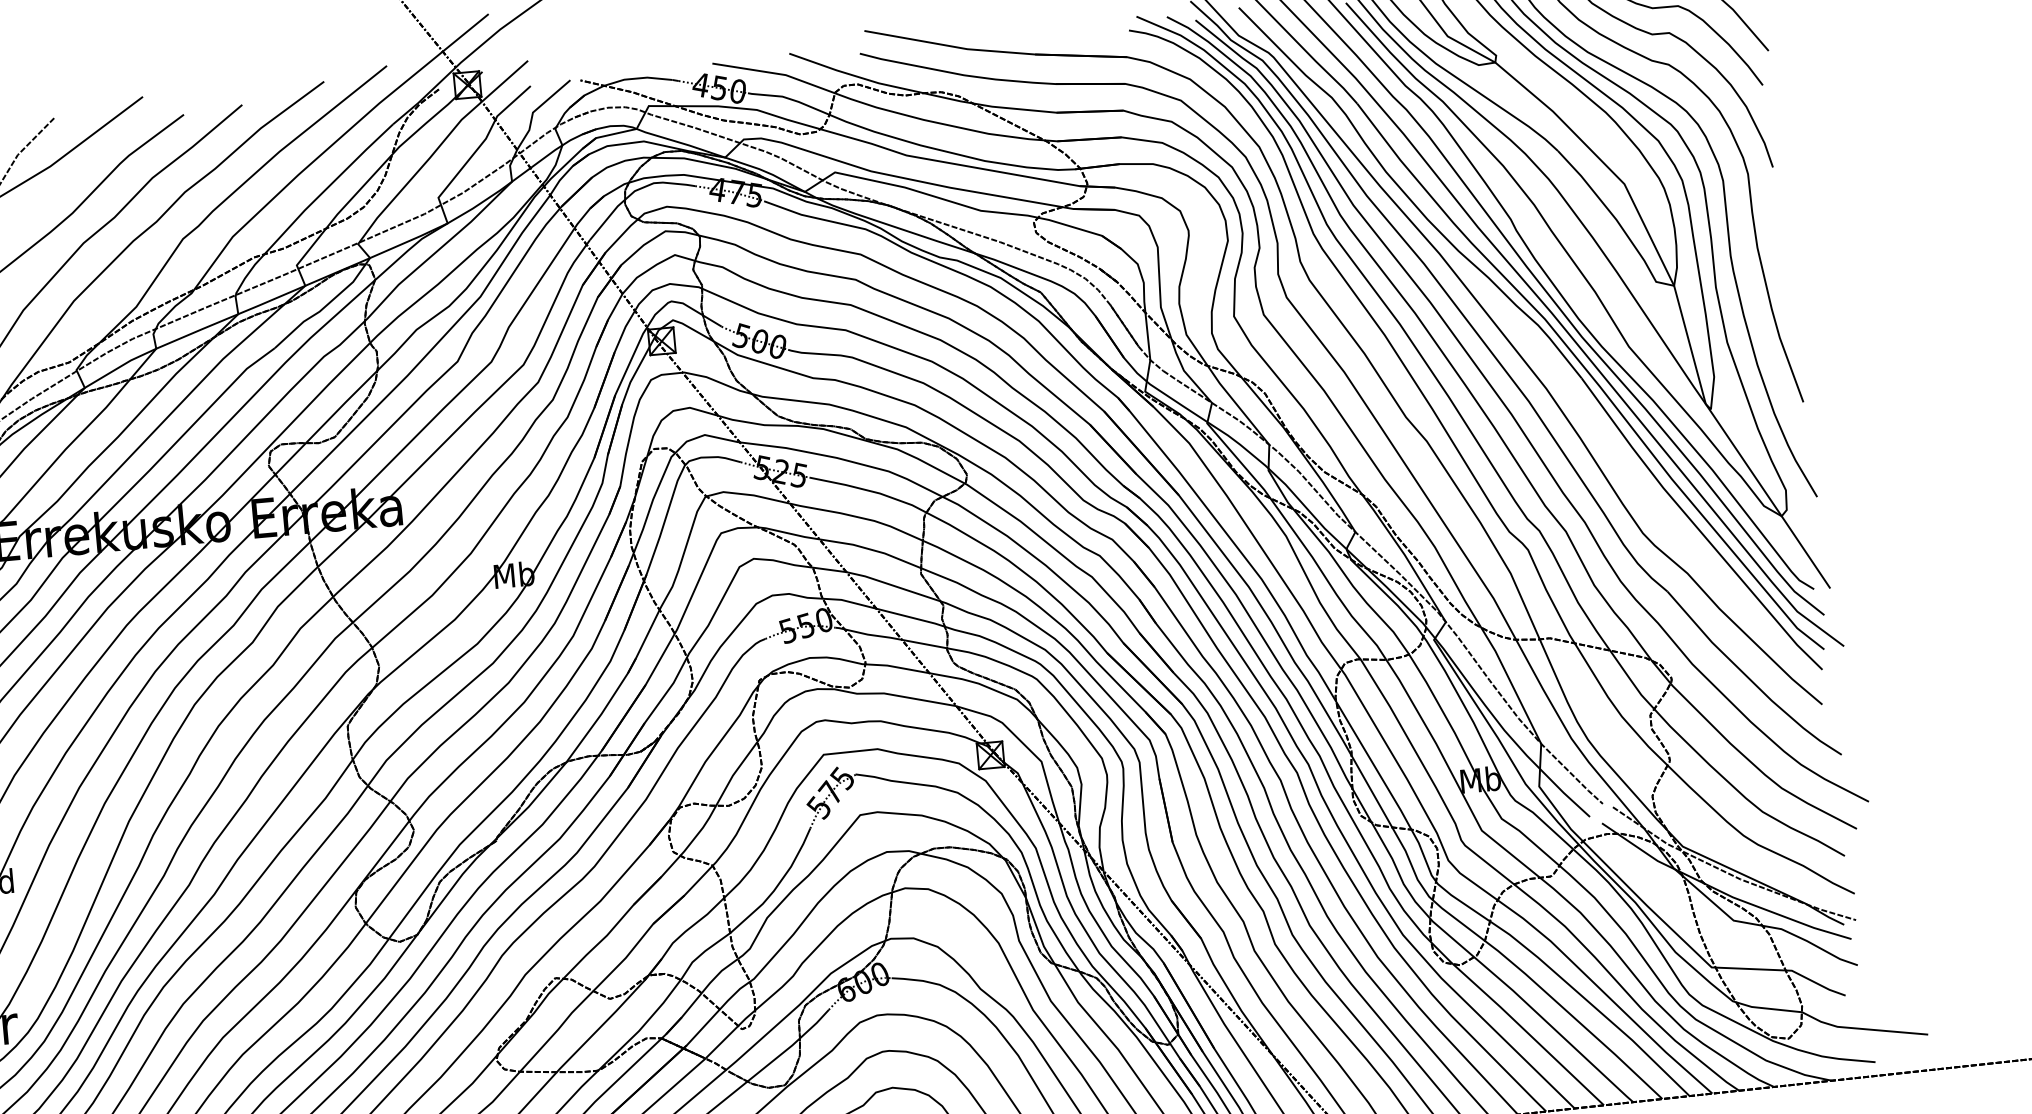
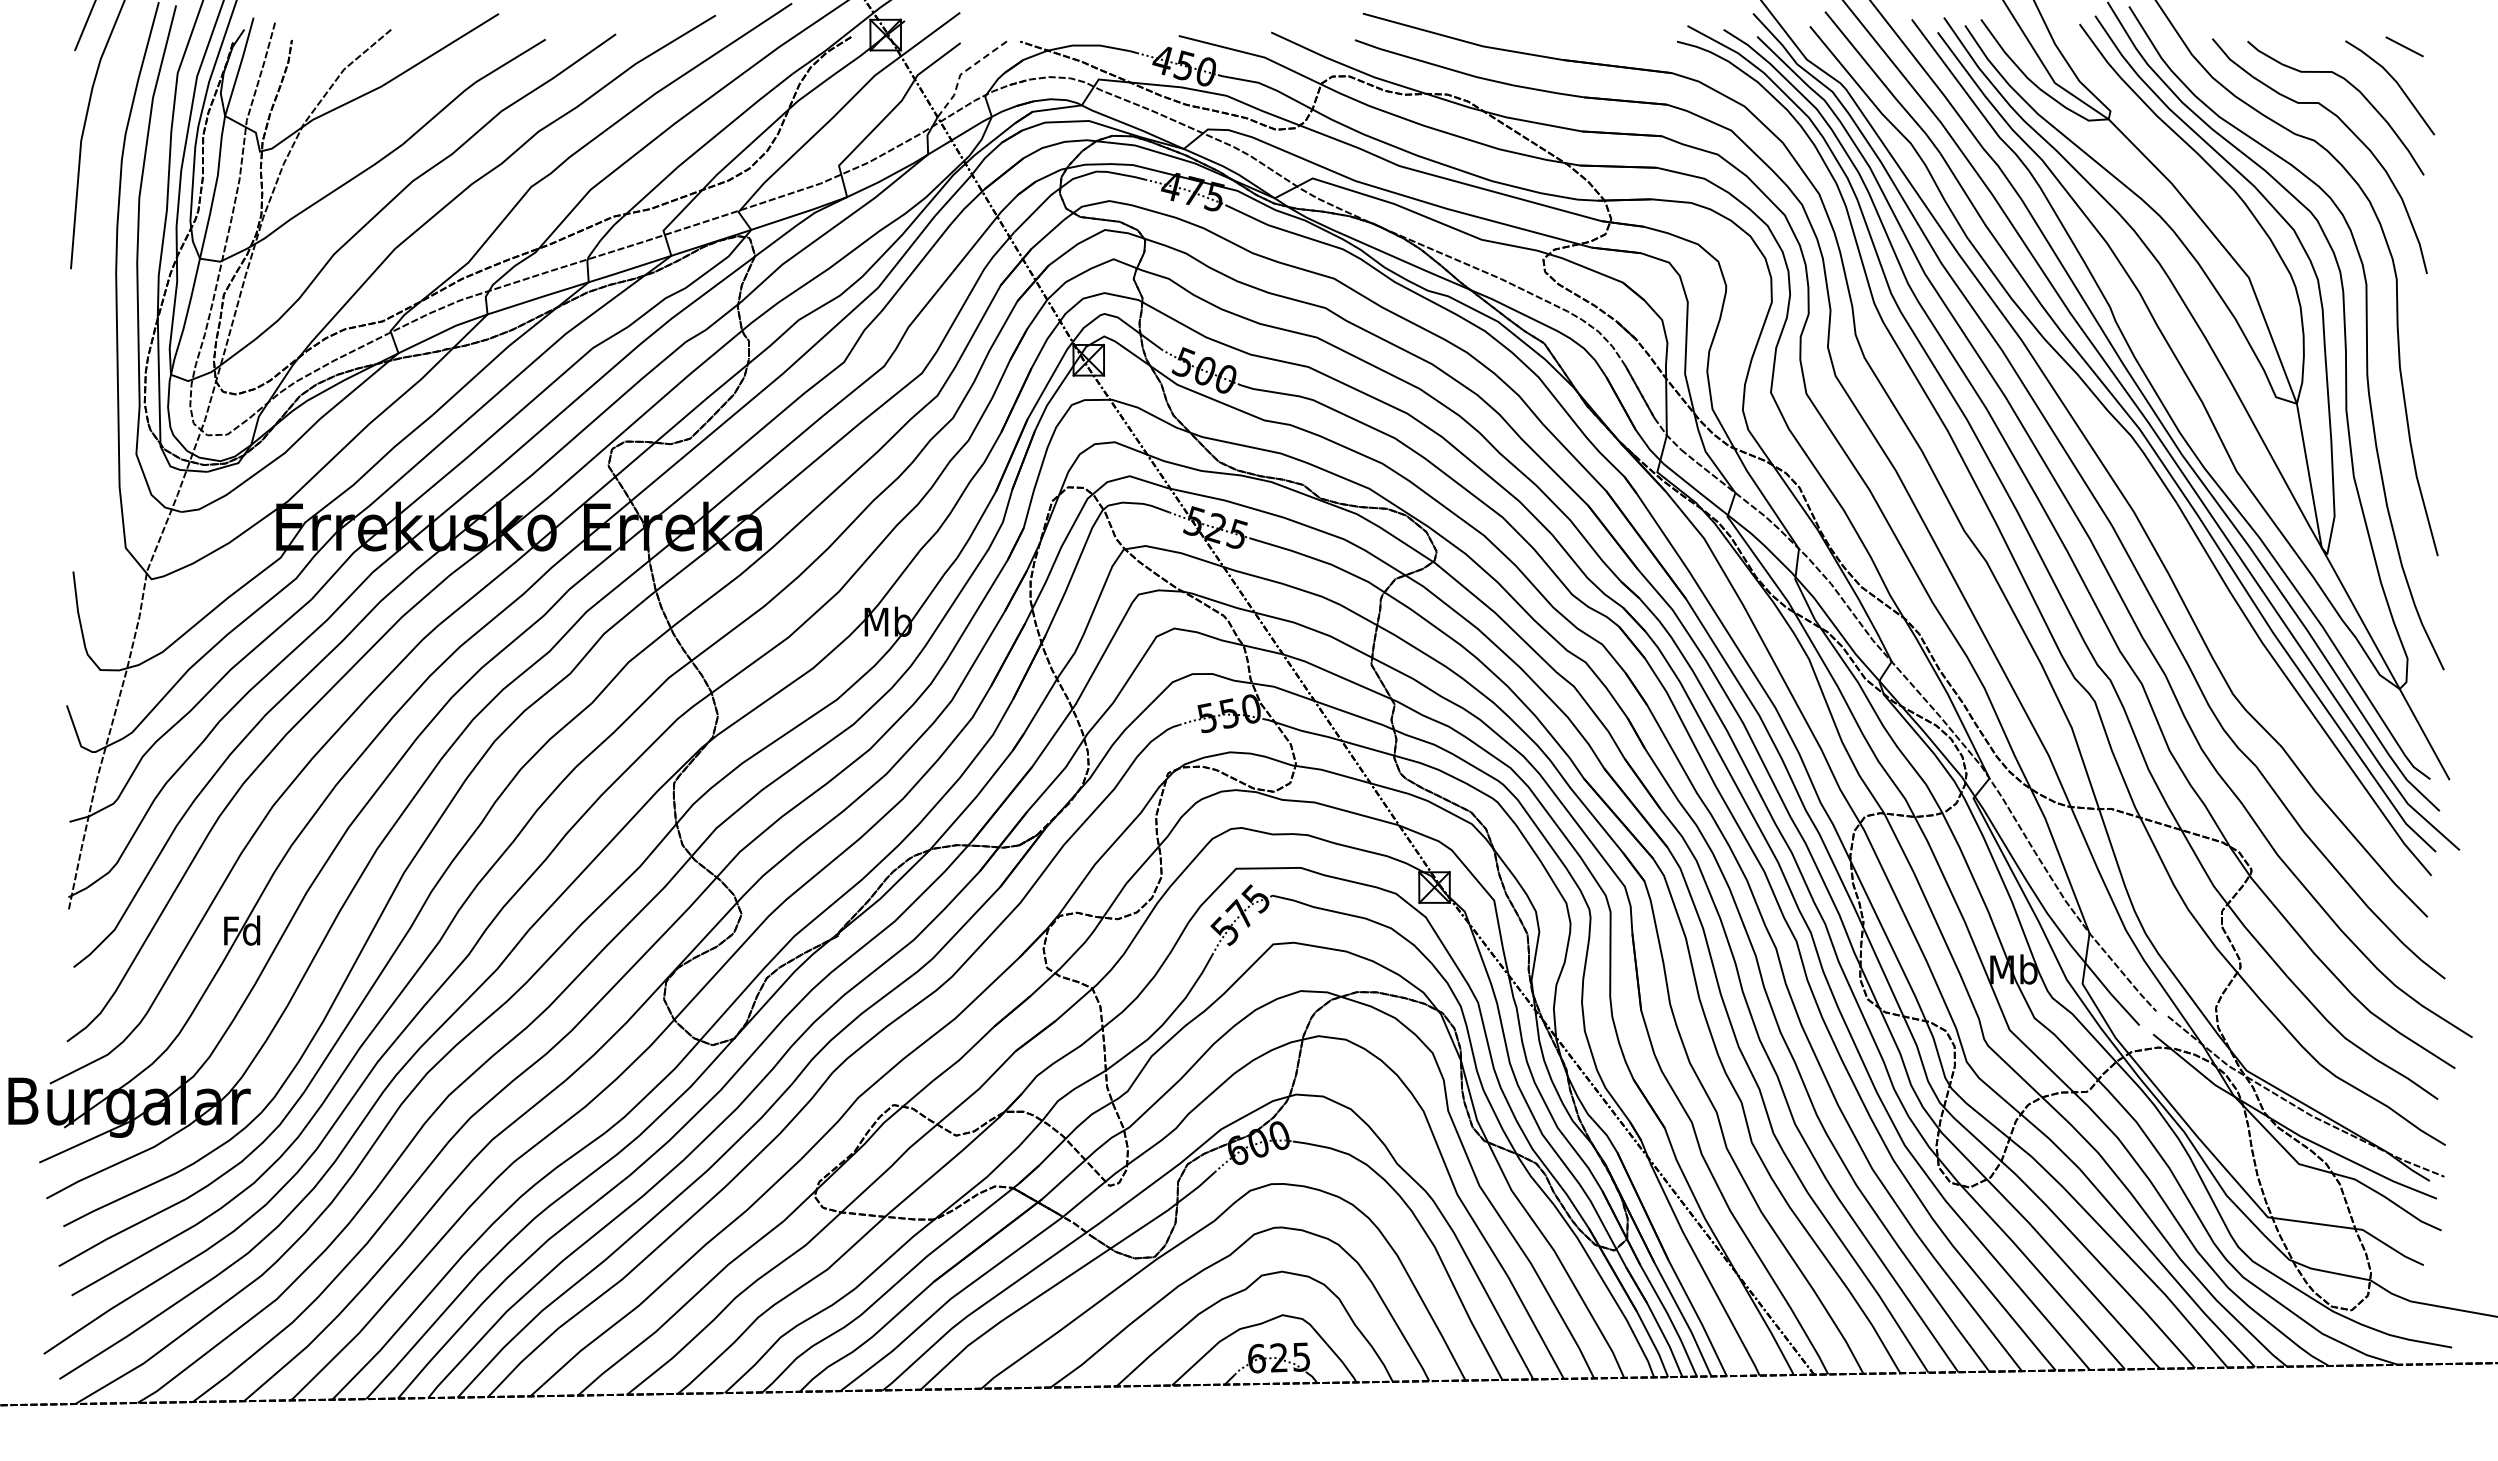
line: (535, 110) -> (963, 72), solid -> dashed

